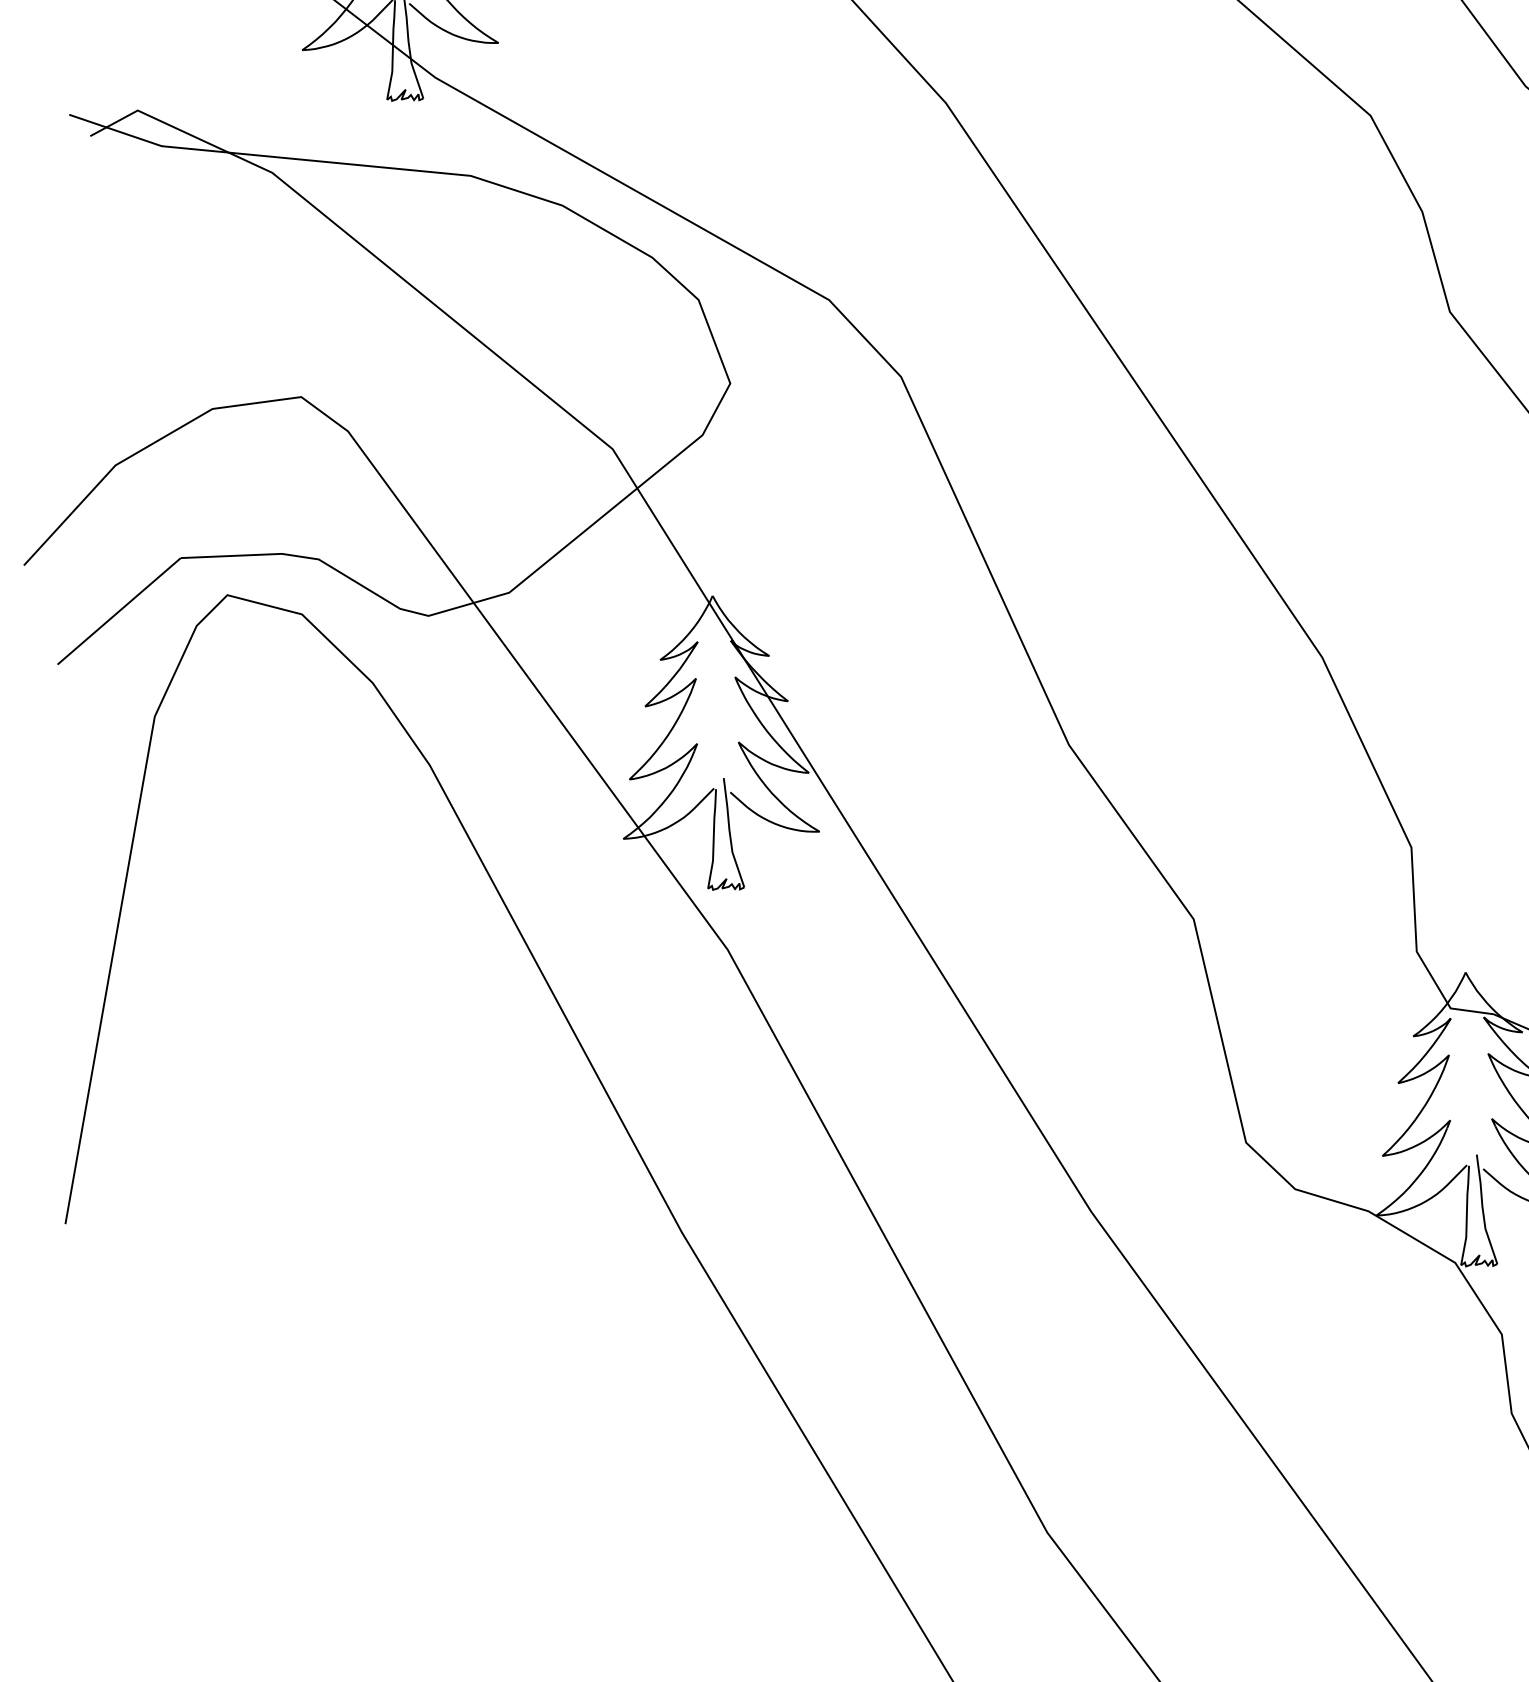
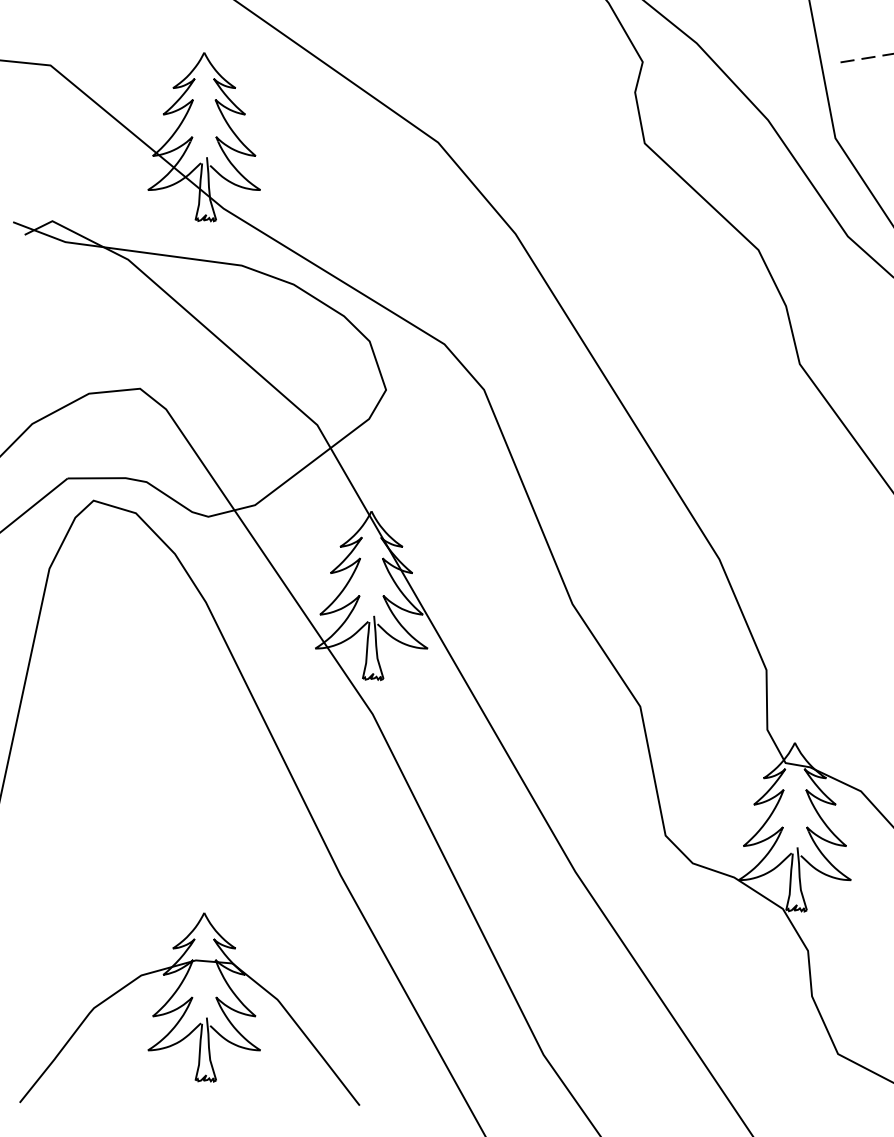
part: (427, 1474) -> (189, 1008), added

